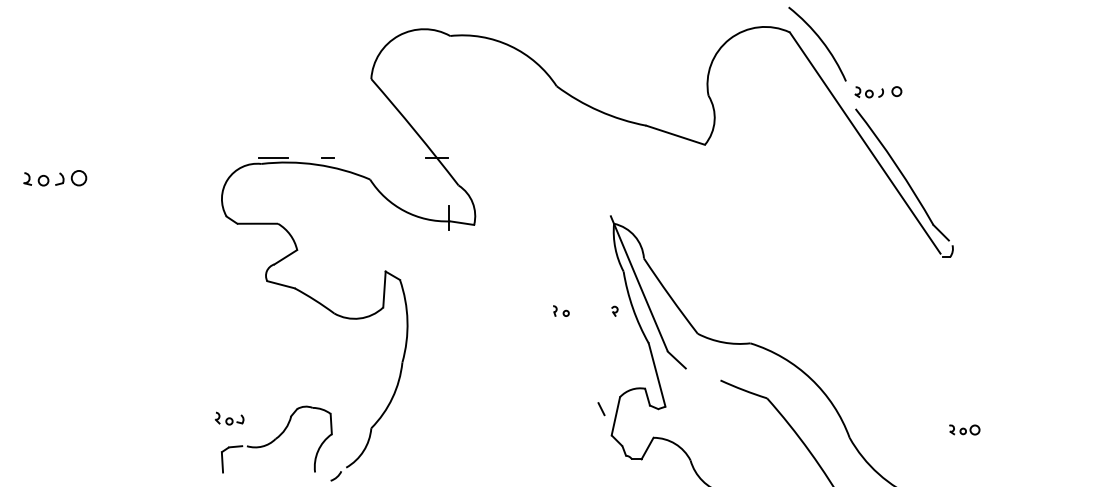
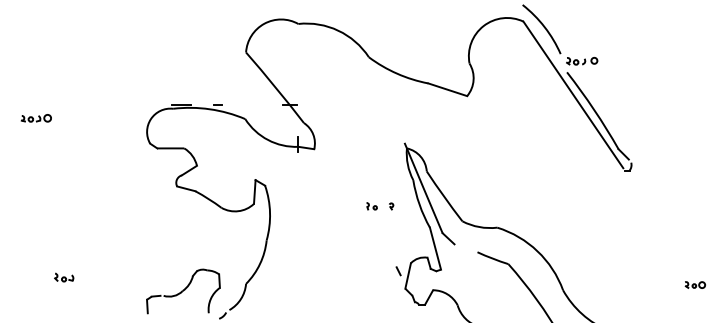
part: (53, 178) -> (35, 118), size x0.71
part: (614, 311) -> (391, 206), moved
part: (230, 418) -> (64, 277), moved
part: (963, 429) -> (694, 284), moved

